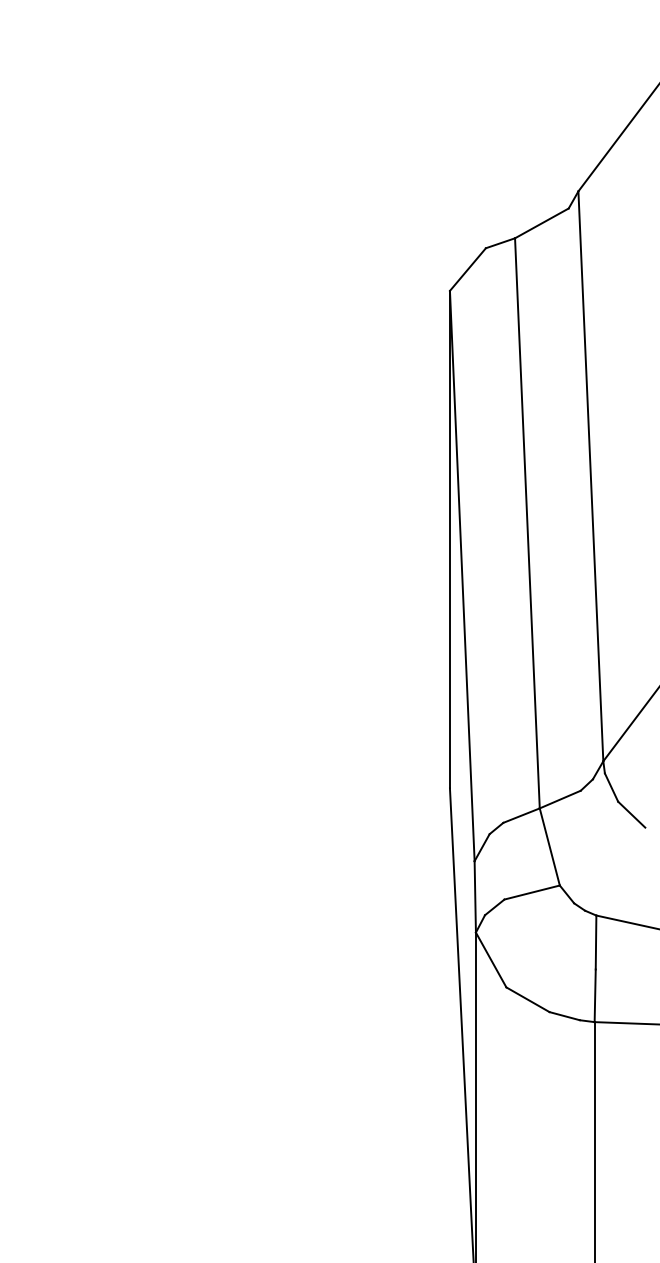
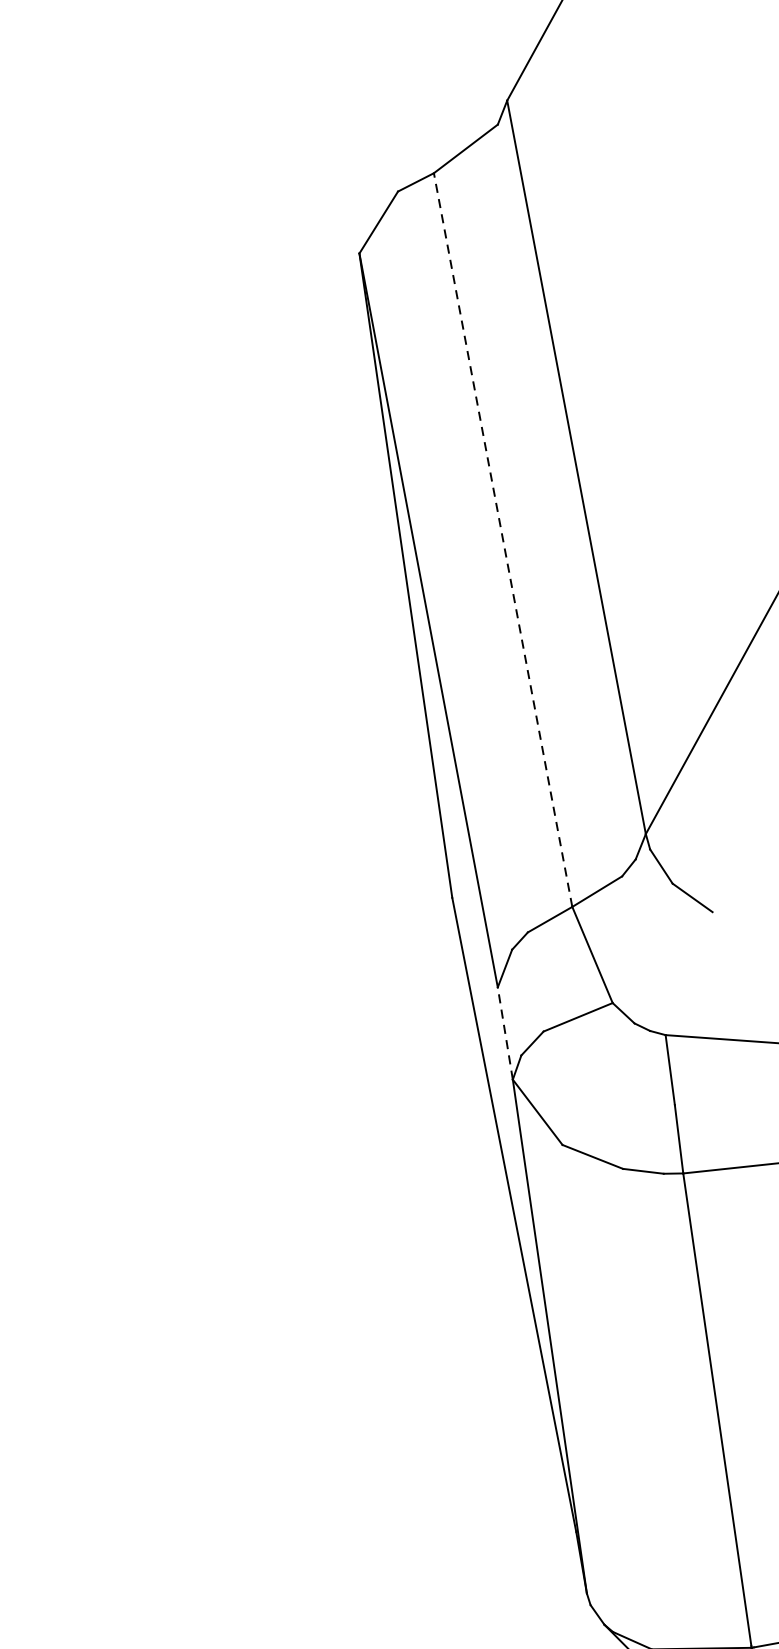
line: (527, 522) -> (503, 538), solid -> dashed
line: (475, 896) -> (505, 1032), solid -> dashed

